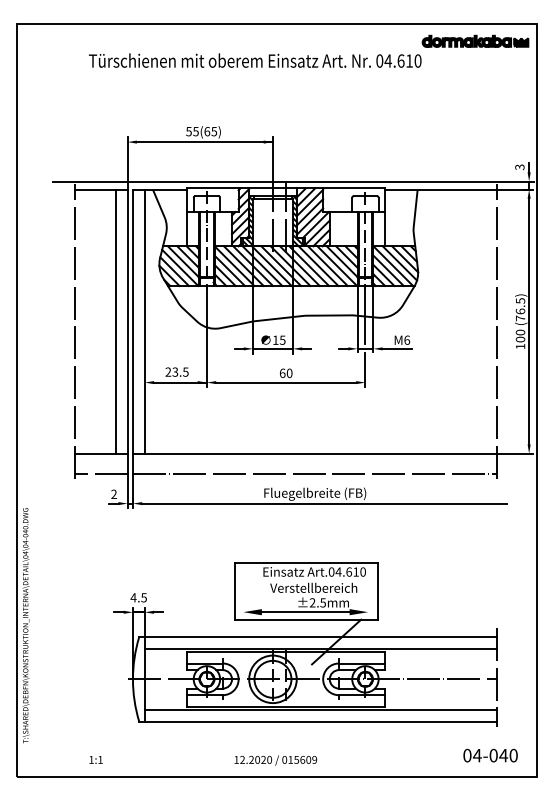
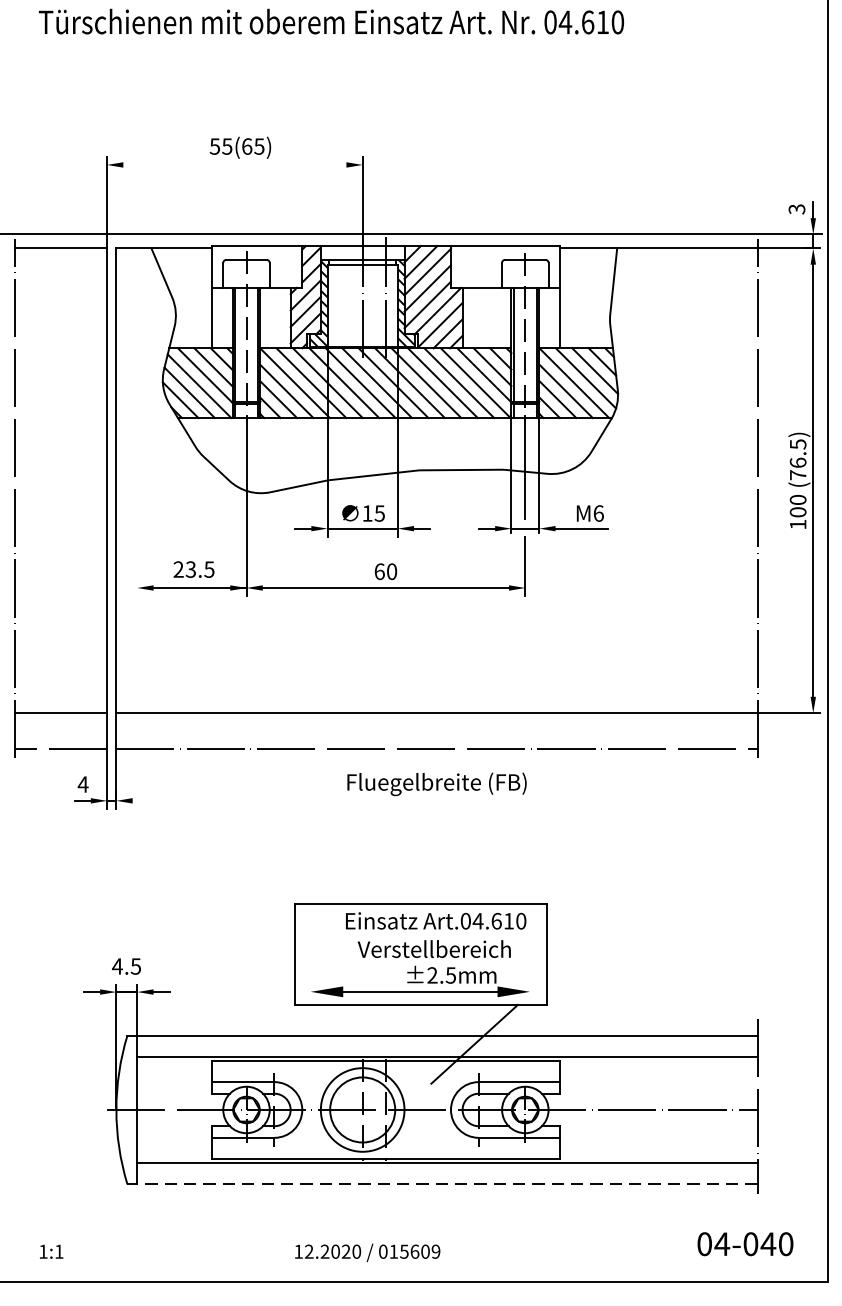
line: (204, 142) -> (242, 165), removed
line: (115, 321) -> (85, 480), removed
line: (144, 321) -> (136, 480), removed
text: (114, 493) -> (83, 783), 2 -> 4
line: (324, 503) -> (453, 800), removed
line: (317, 721) -> (440, 1184), solid -> dashed

